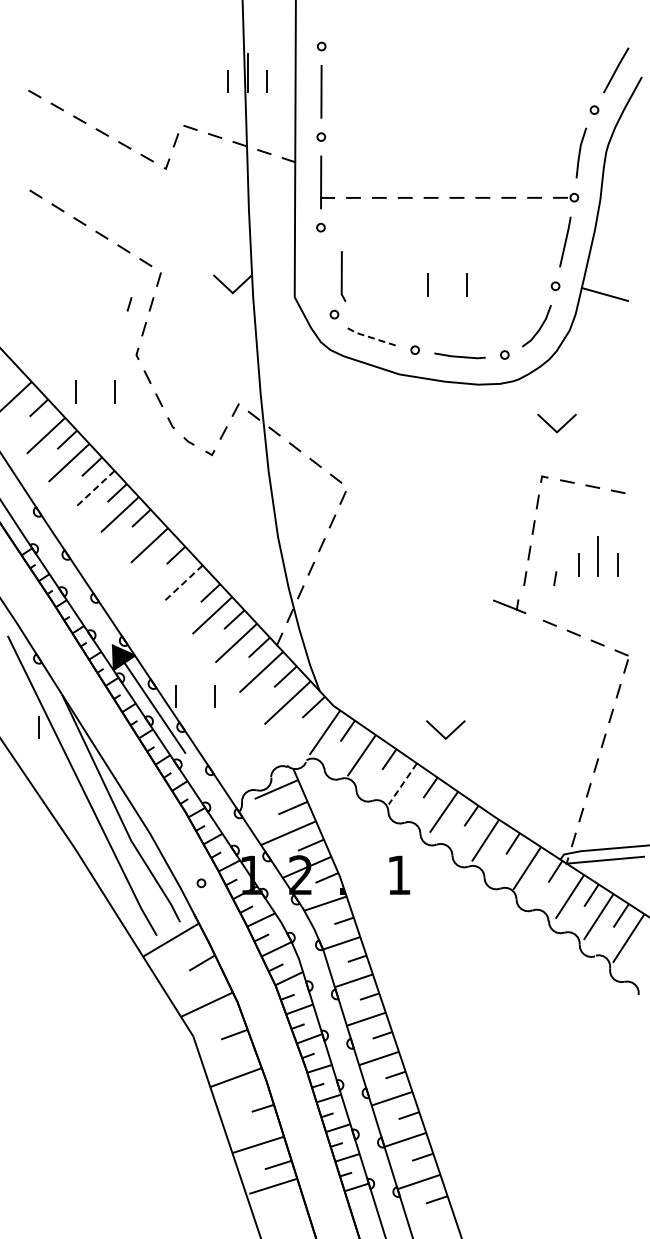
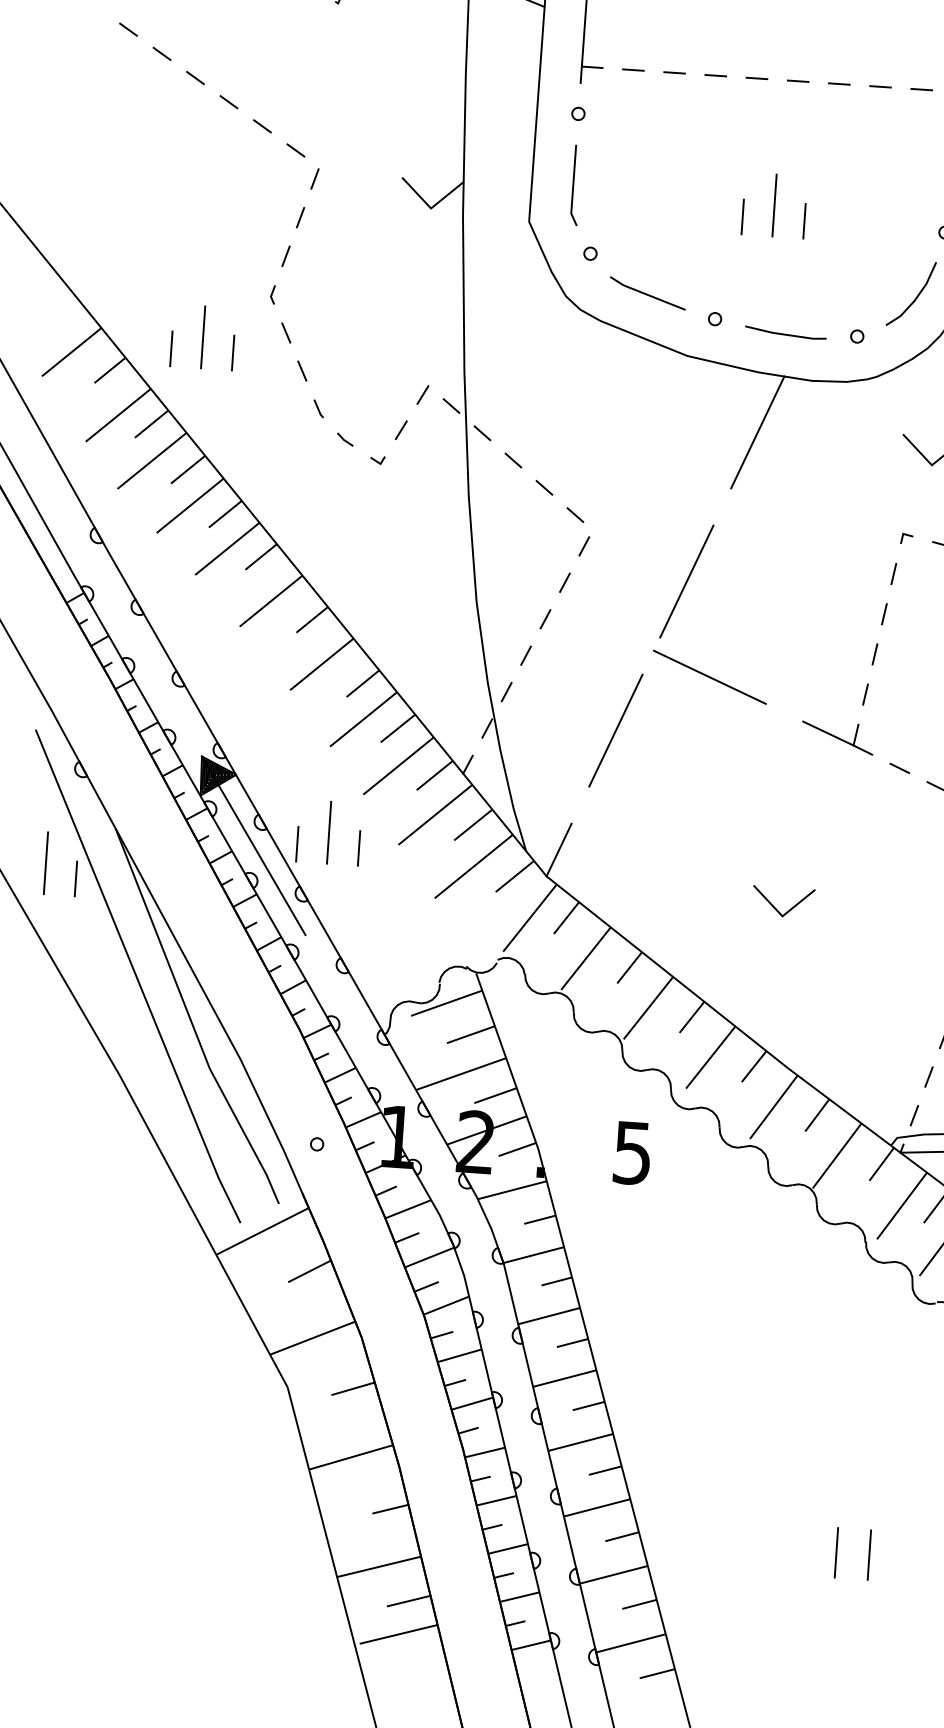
line: (342, 276) -> (574, 185), moved
line: (447, 276) -> (774, 205), added
line: (129, 304) -> (265, 215), removed
line: (371, 337) -> (646, 294), dashed -> solid
line: (95, 383) -> (202, 337), added
line: (446, 419) -> (757, 432), added
line: (94, 489) -> (189, 506), dashed -> solid
line: (408, 515) -> (686, 581), added
line: (427, 574) -> (710, 677), added
line: (555, 578) -> (913, 697), removed
line: (183, 582) -> (321, 663), dashed -> solid
part: (509, 606) -> (837, 737), size x1.43
line: (370, 611) -> (615, 730), added
line: (195, 687) -> (328, 832), added
line: (339, 688) -> (557, 849), added
line: (19, 718) -> (45, 862), added
line: (441, 733) -> (776, 907), moved
line: (402, 783) -> (647, 1007), dashed -> solid
text: (398, 875) -> (631, 1153), 1 -> 5
line: (543, 1116) -> (836, 1552), added
line: (564, 1116) -> (869, 1554), added

